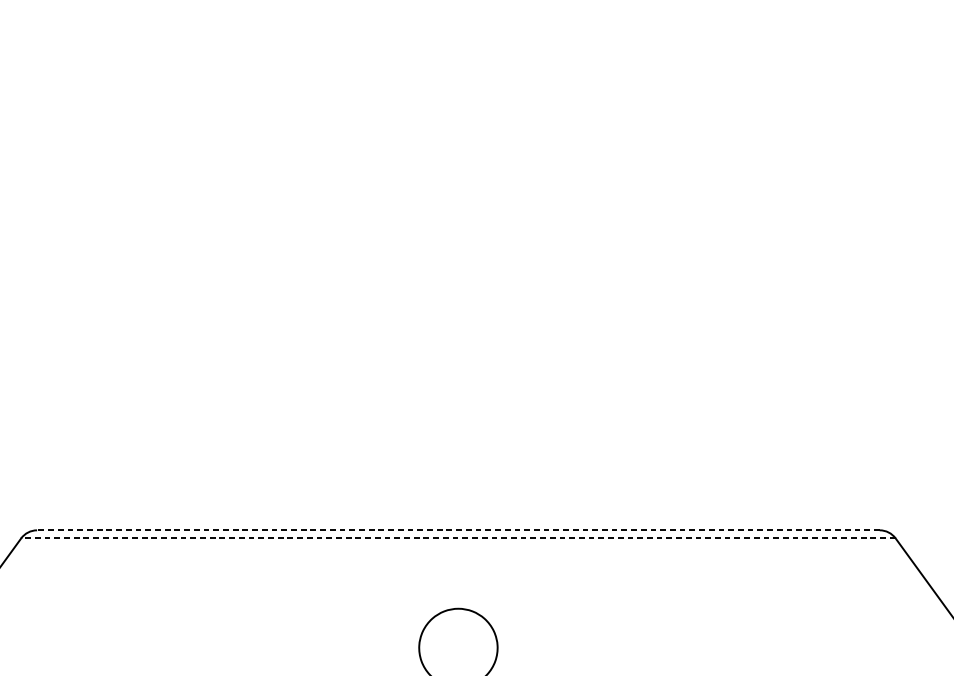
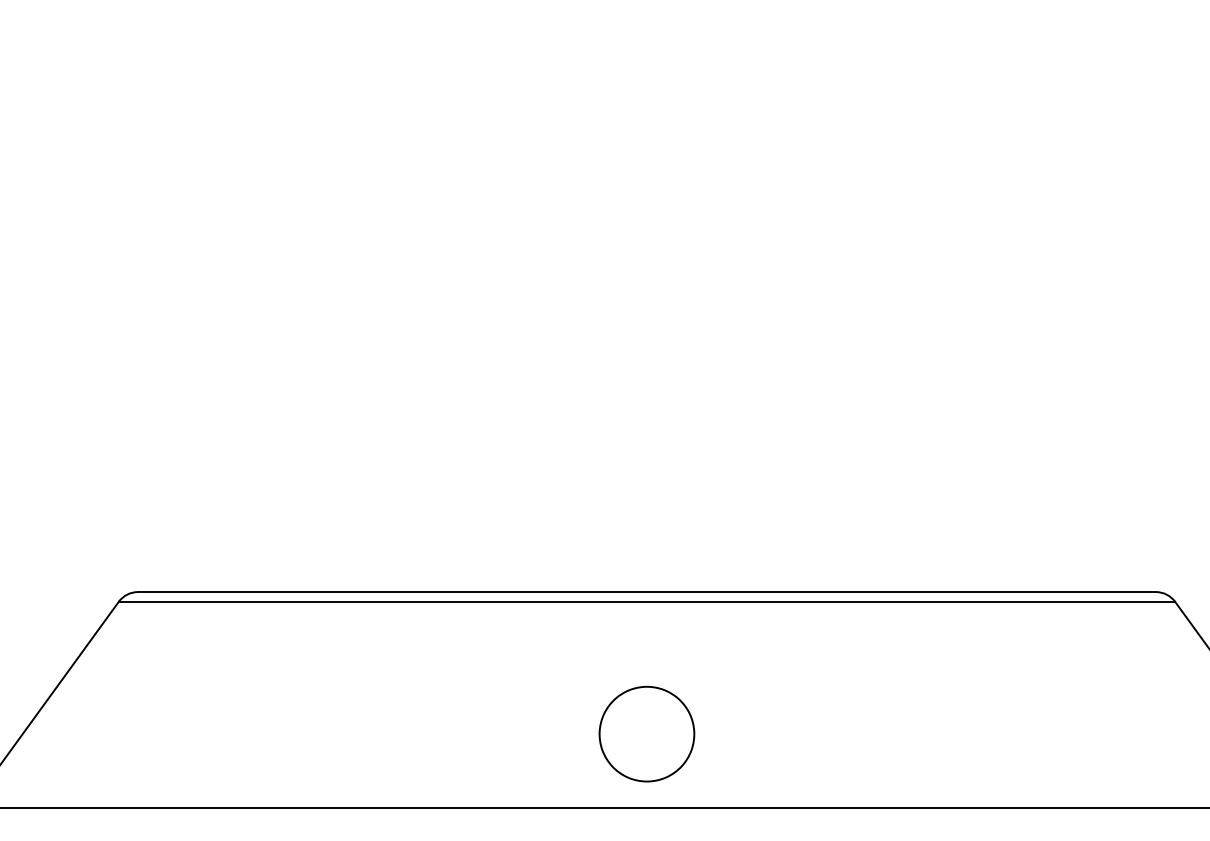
line: (458, 530) -> (646, 592), dashed -> solid
line: (458, 538) -> (646, 601), dashed -> solid

